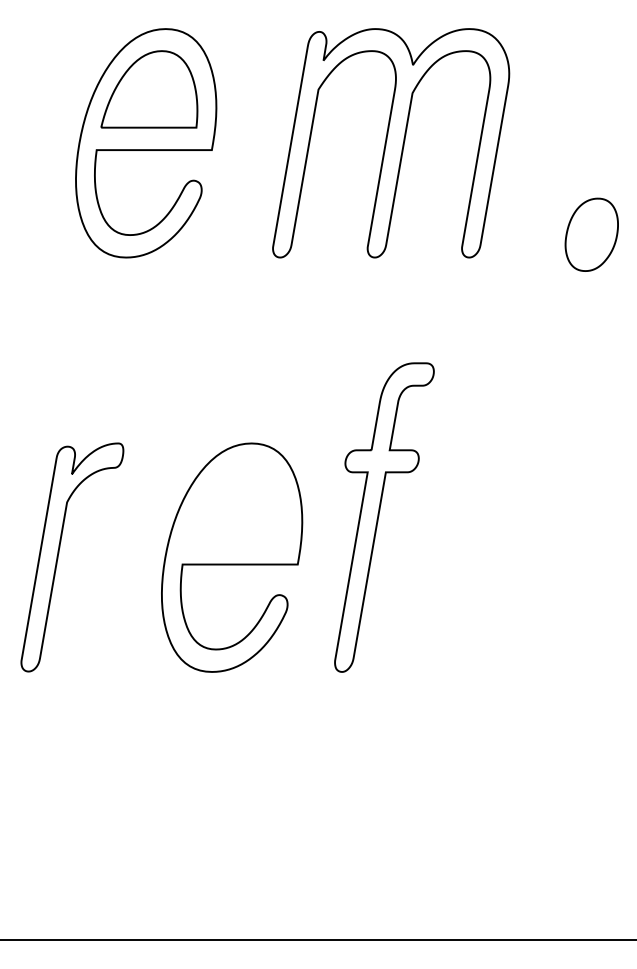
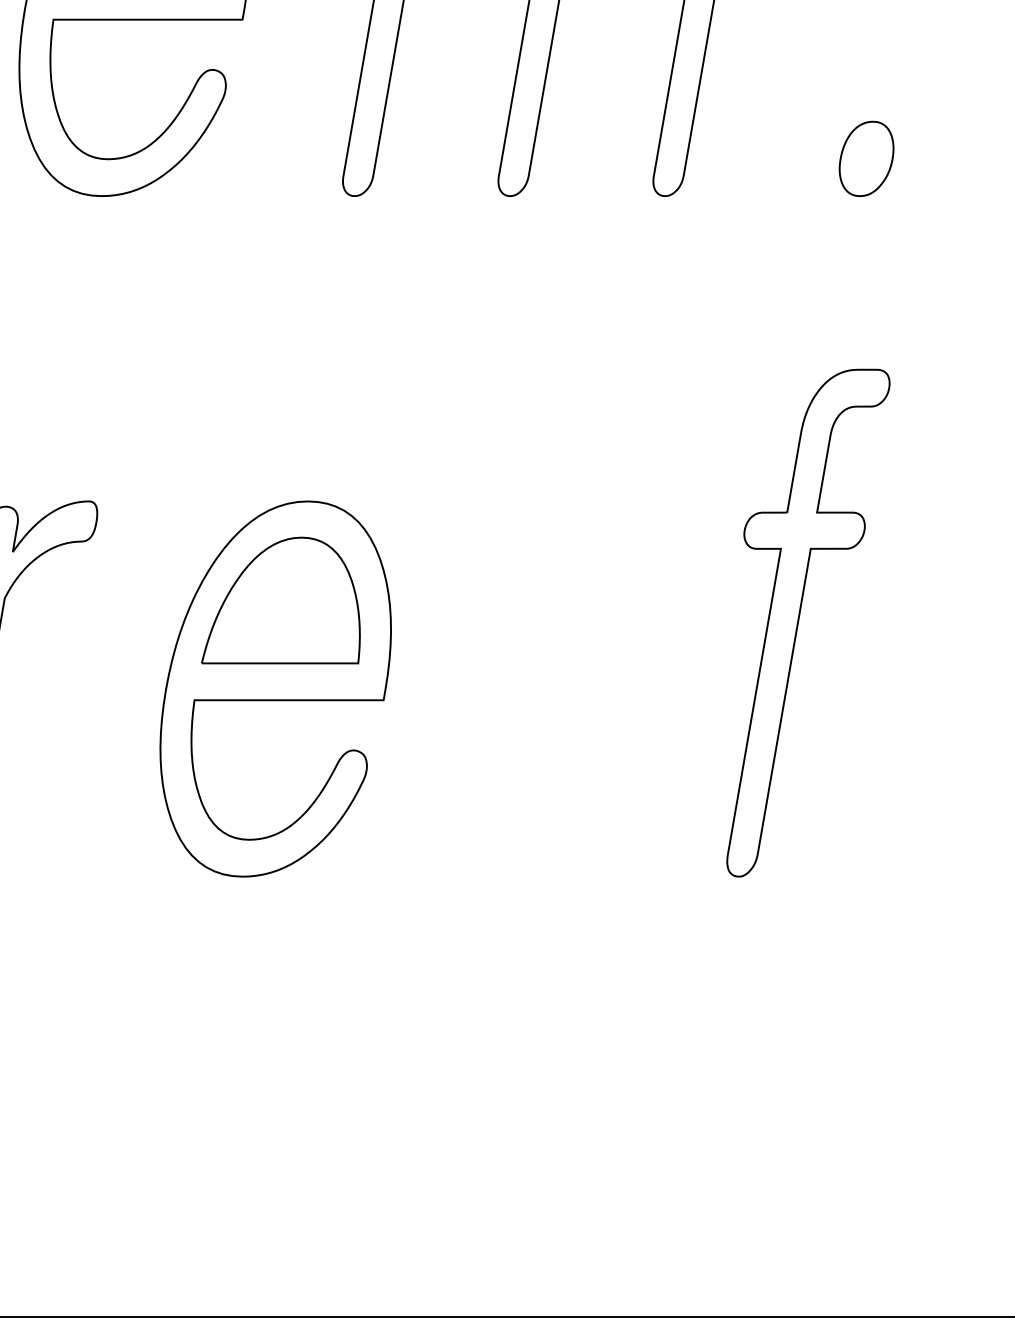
part: (591, 234) -> (865, 158), size x0.62
part: (235, 503) -> (281, 600), added
part: (384, 517) -> (808, 623), moved

